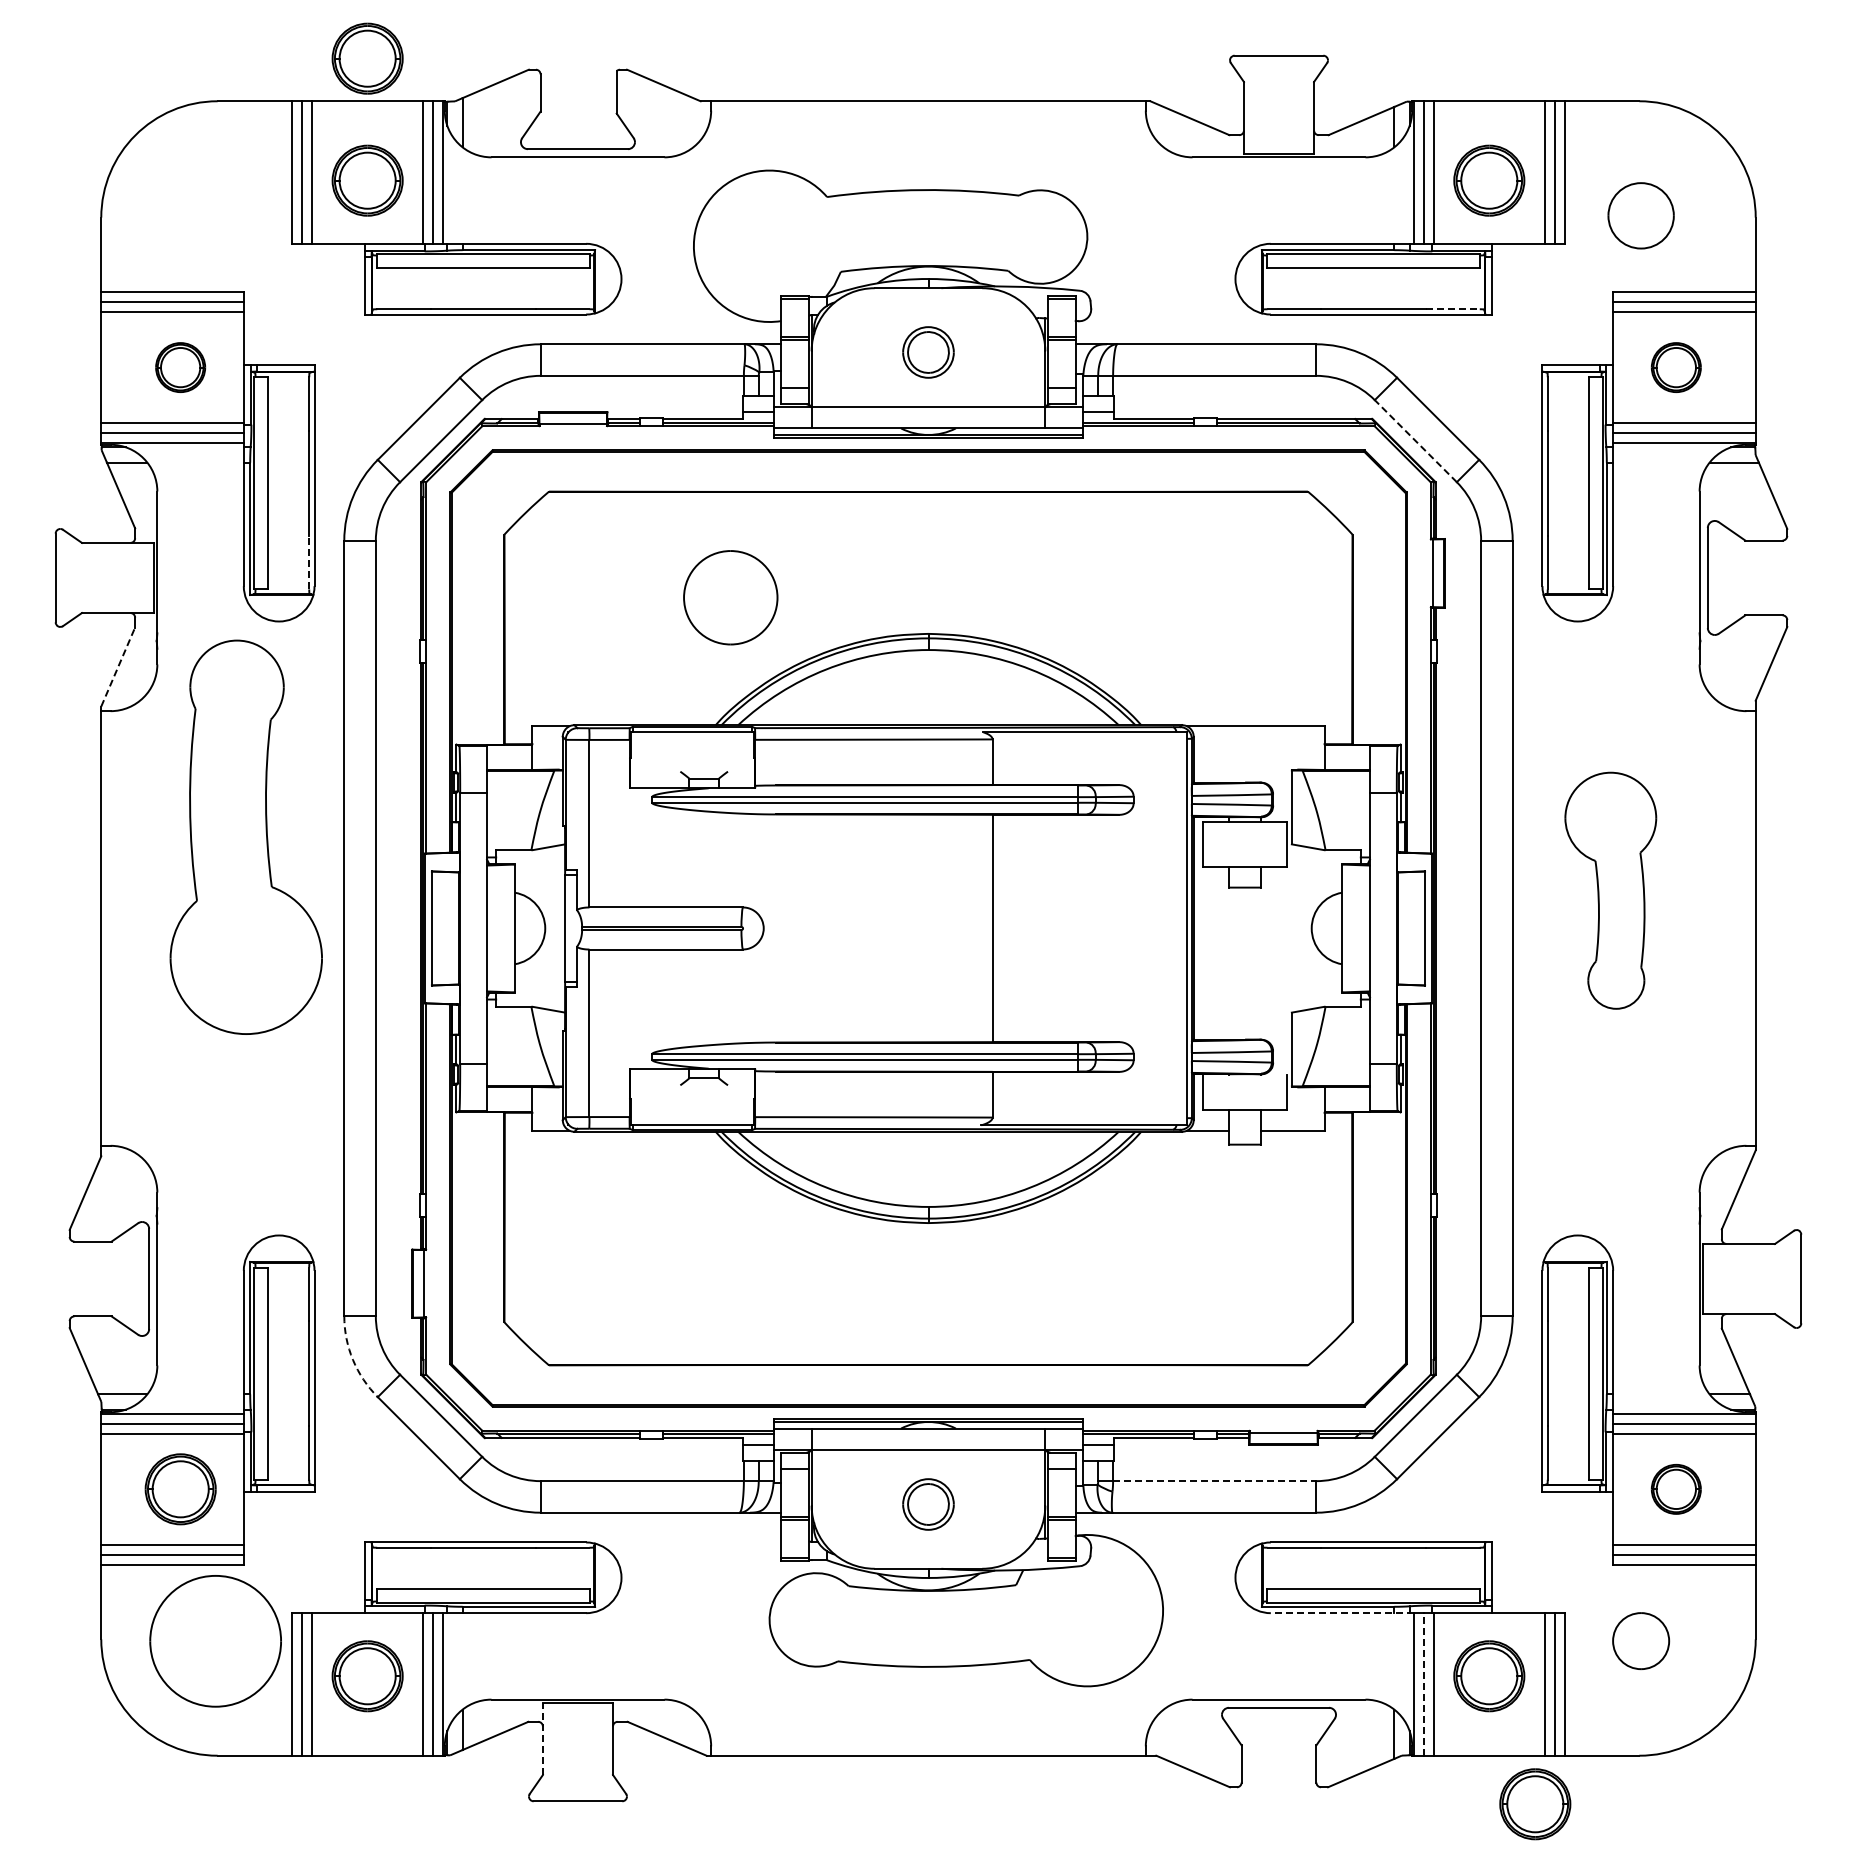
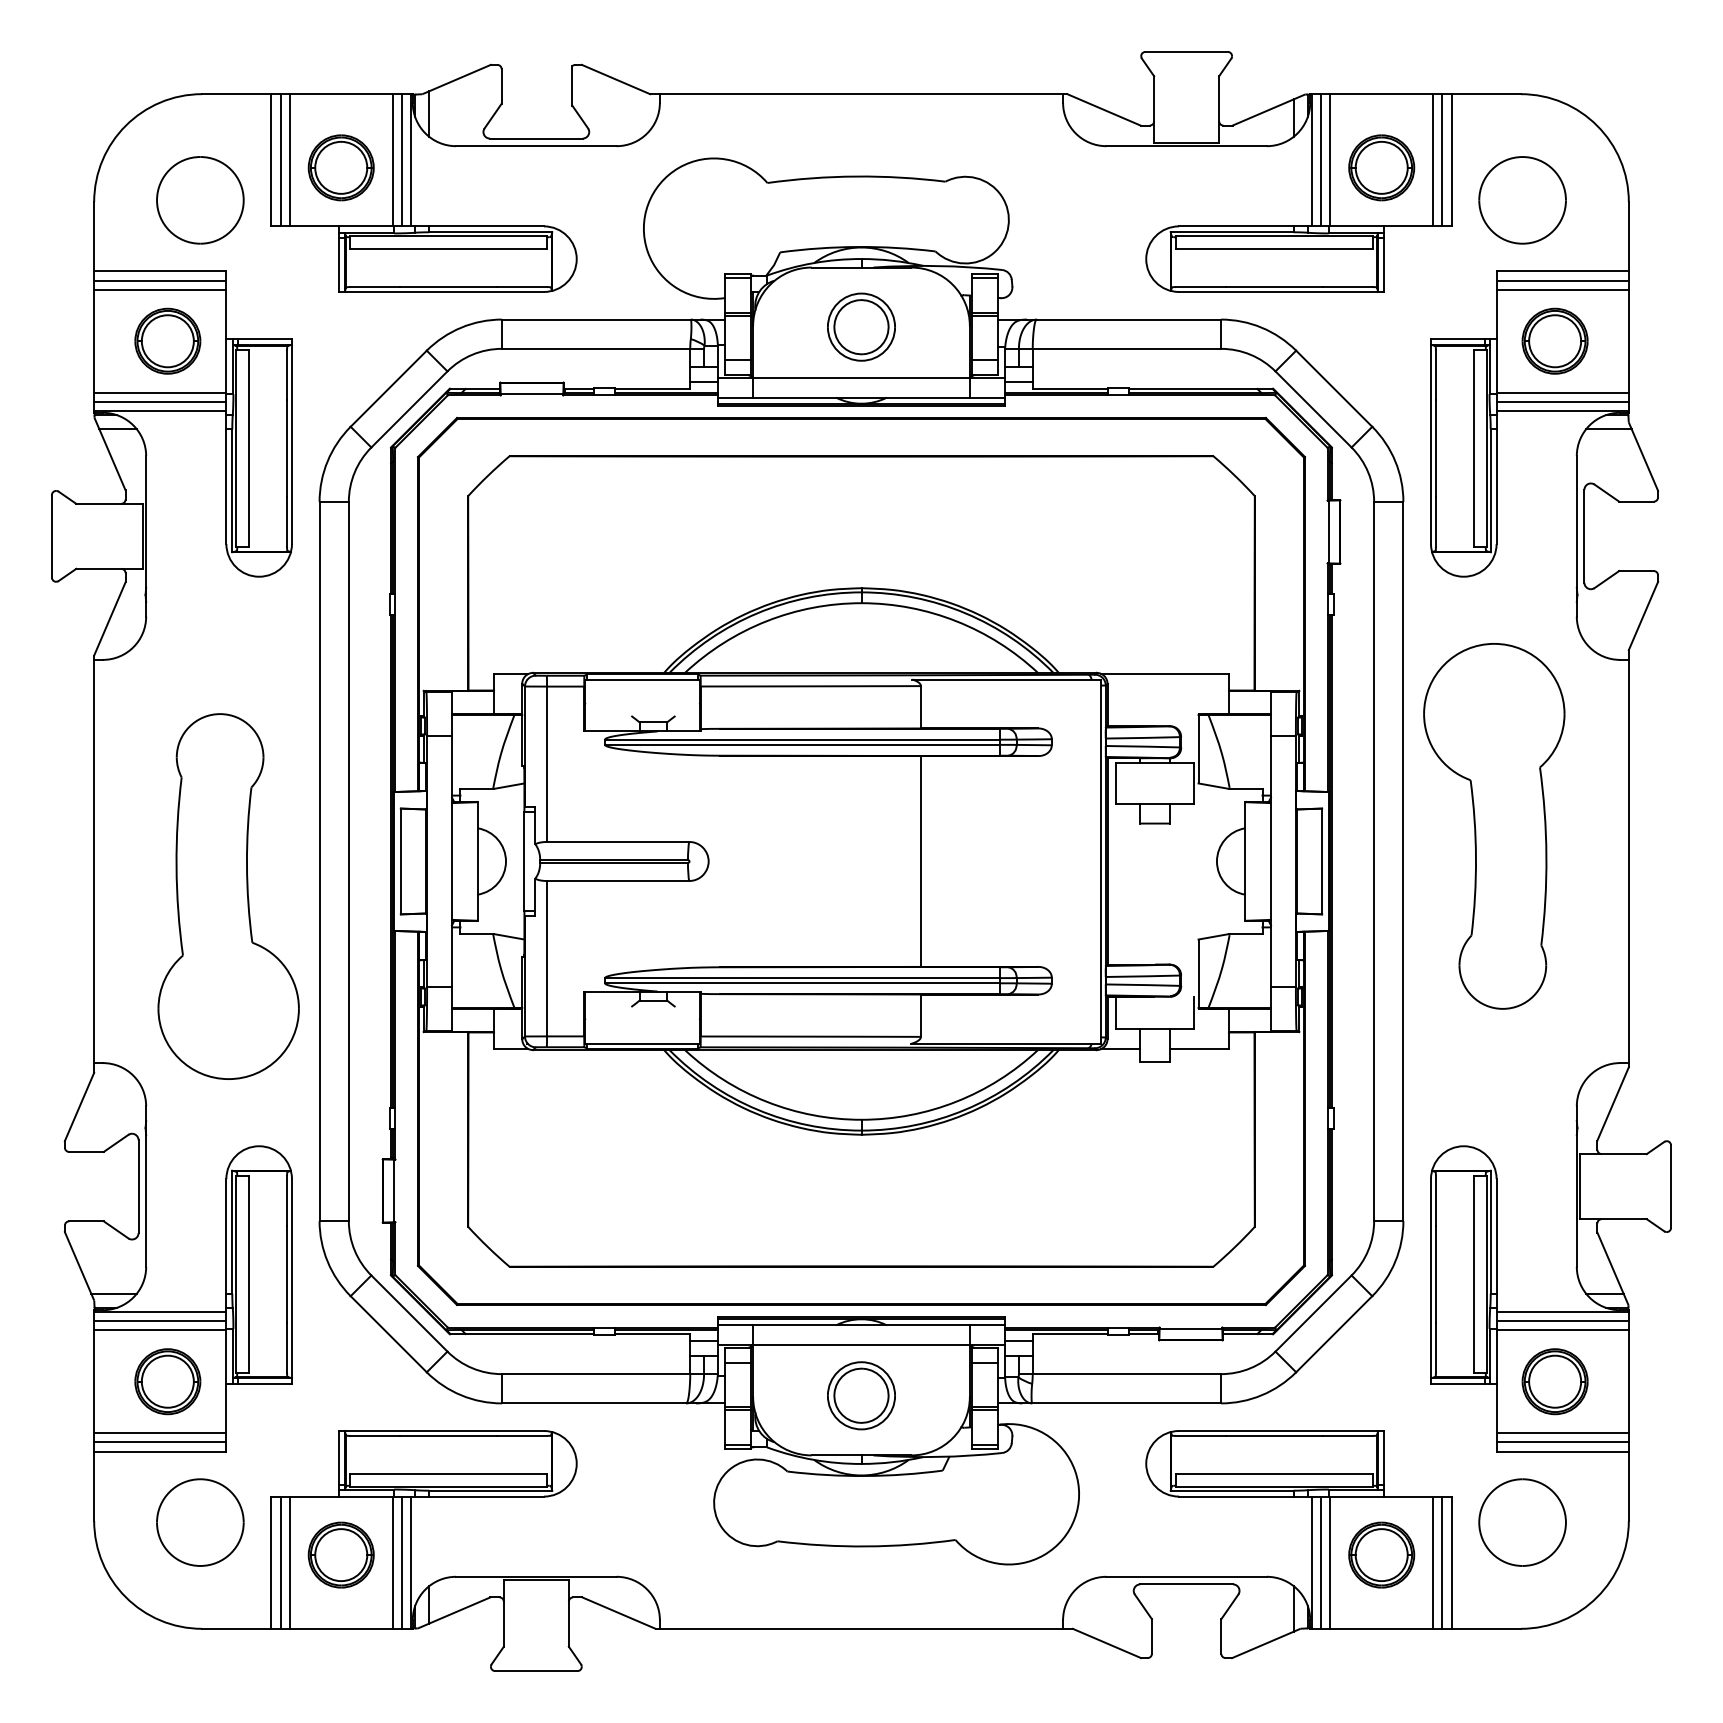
part: (367, 58) -> (341, 54), removed
part: (1640, 215) -> (1521, 200), size x1.43
line: (1453, 309) -> (1348, 287), dashed -> solid
part: (928, 352) -> (861, 327), size x1.43
part: (180, 367) -> (167, 341), size x1.43
part: (1676, 367) -> (1555, 341), size x1.43
line: (1415, 440) -> (1313, 408), dashed -> solid
line: (309, 562) -> (287, 521), dashed -> solid
part: (730, 597) -> (200, 200), moved
line: (118, 666) -> (110, 618), dashed -> solid
part: (245, 836) -> (227, 895), moved
part: (1610, 890) -> (1494, 826), size x1.67
arc: (353, 1359) -> (328, 1261), dashed -> solid
line: (1214, 1481) -> (1126, 1374), dashed -> solid
part: (1676, 1489) -> (1555, 1381), size x1.43
part: (928, 1504) -> (861, 1395), size x1.43
line: (1341, 1613) -> (1244, 1496), dashed -> solid
part: (215, 1640) -> (200, 1521), size x0.71
part: (1640, 1640) -> (1521, 1521), size x1.67
line: (1423, 1683) -> (1320, 1561), dashed -> solid
line: (542, 1739) -> (503, 1613), dashed -> solid
part: (1535, 1804) -> (1424, 1674), removed

